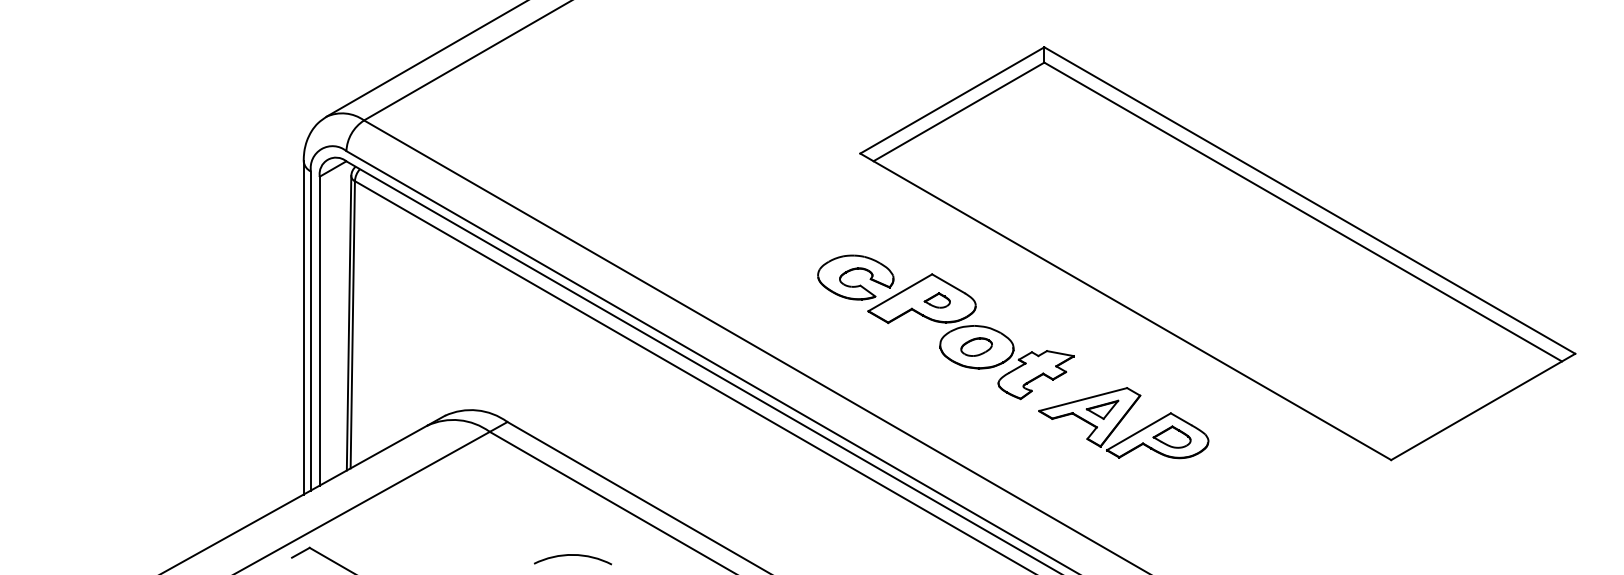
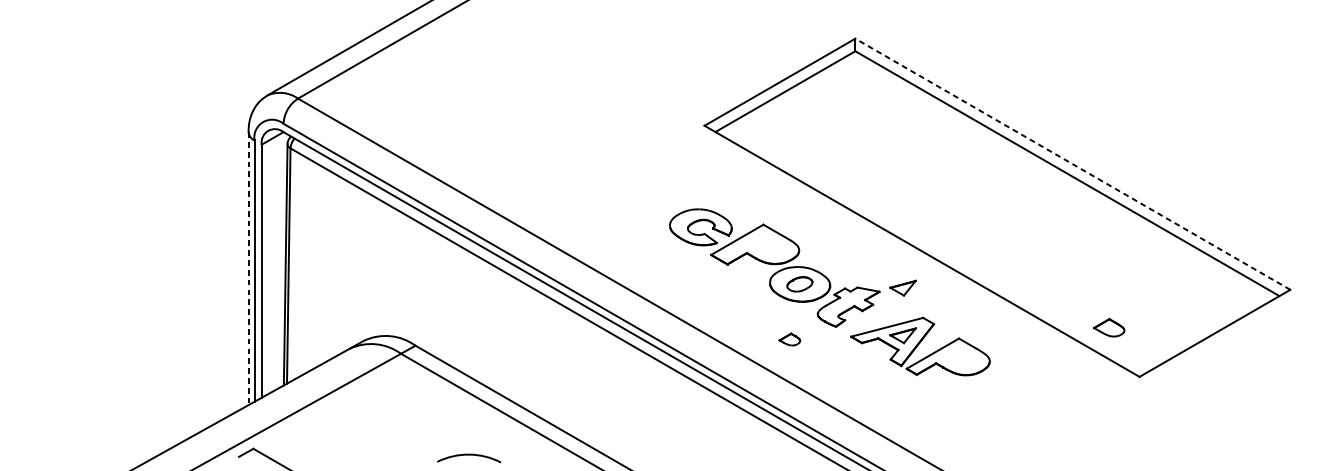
line: (1309, 200) -> (1072, 164), solid -> dashed
part: (936, 300) -> (789, 339), moved
line: (303, 327) -> (248, 268), solid -> dashed
part: (1102, 351) -> (903, 287), added
part: (1171, 436) -> (1108, 327), moved

